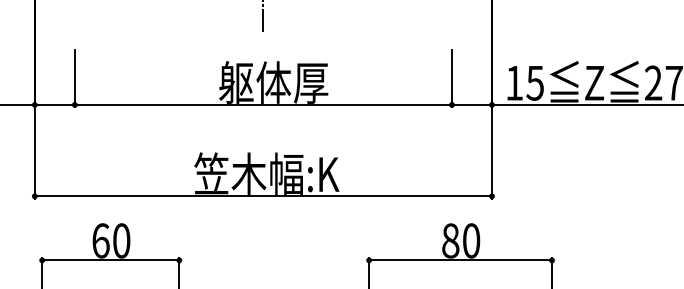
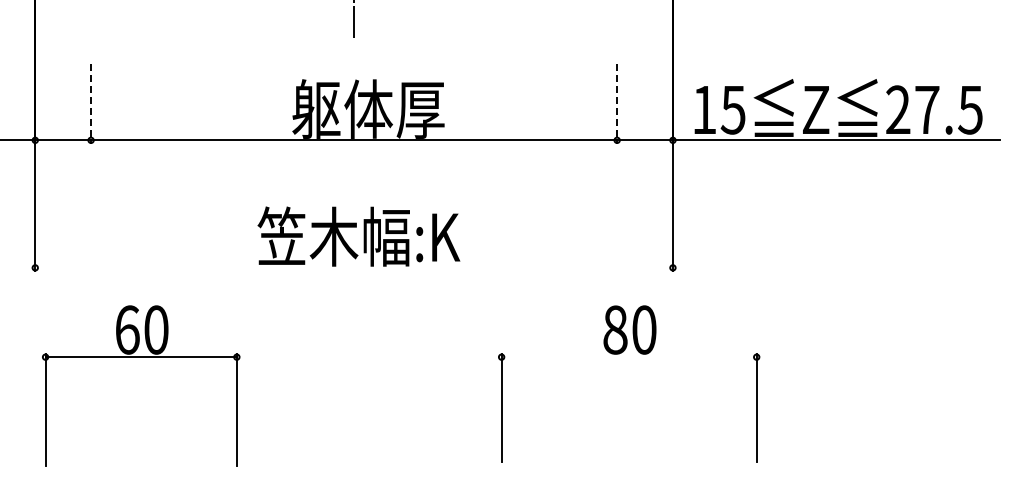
line: (75, 78) -> (91, 103), solid -> dashed
line: (452, 78) -> (617, 103), solid -> dashed
line: (262, 196) -> (353, 267), removed
line: (460, 260) -> (628, 357), removed

